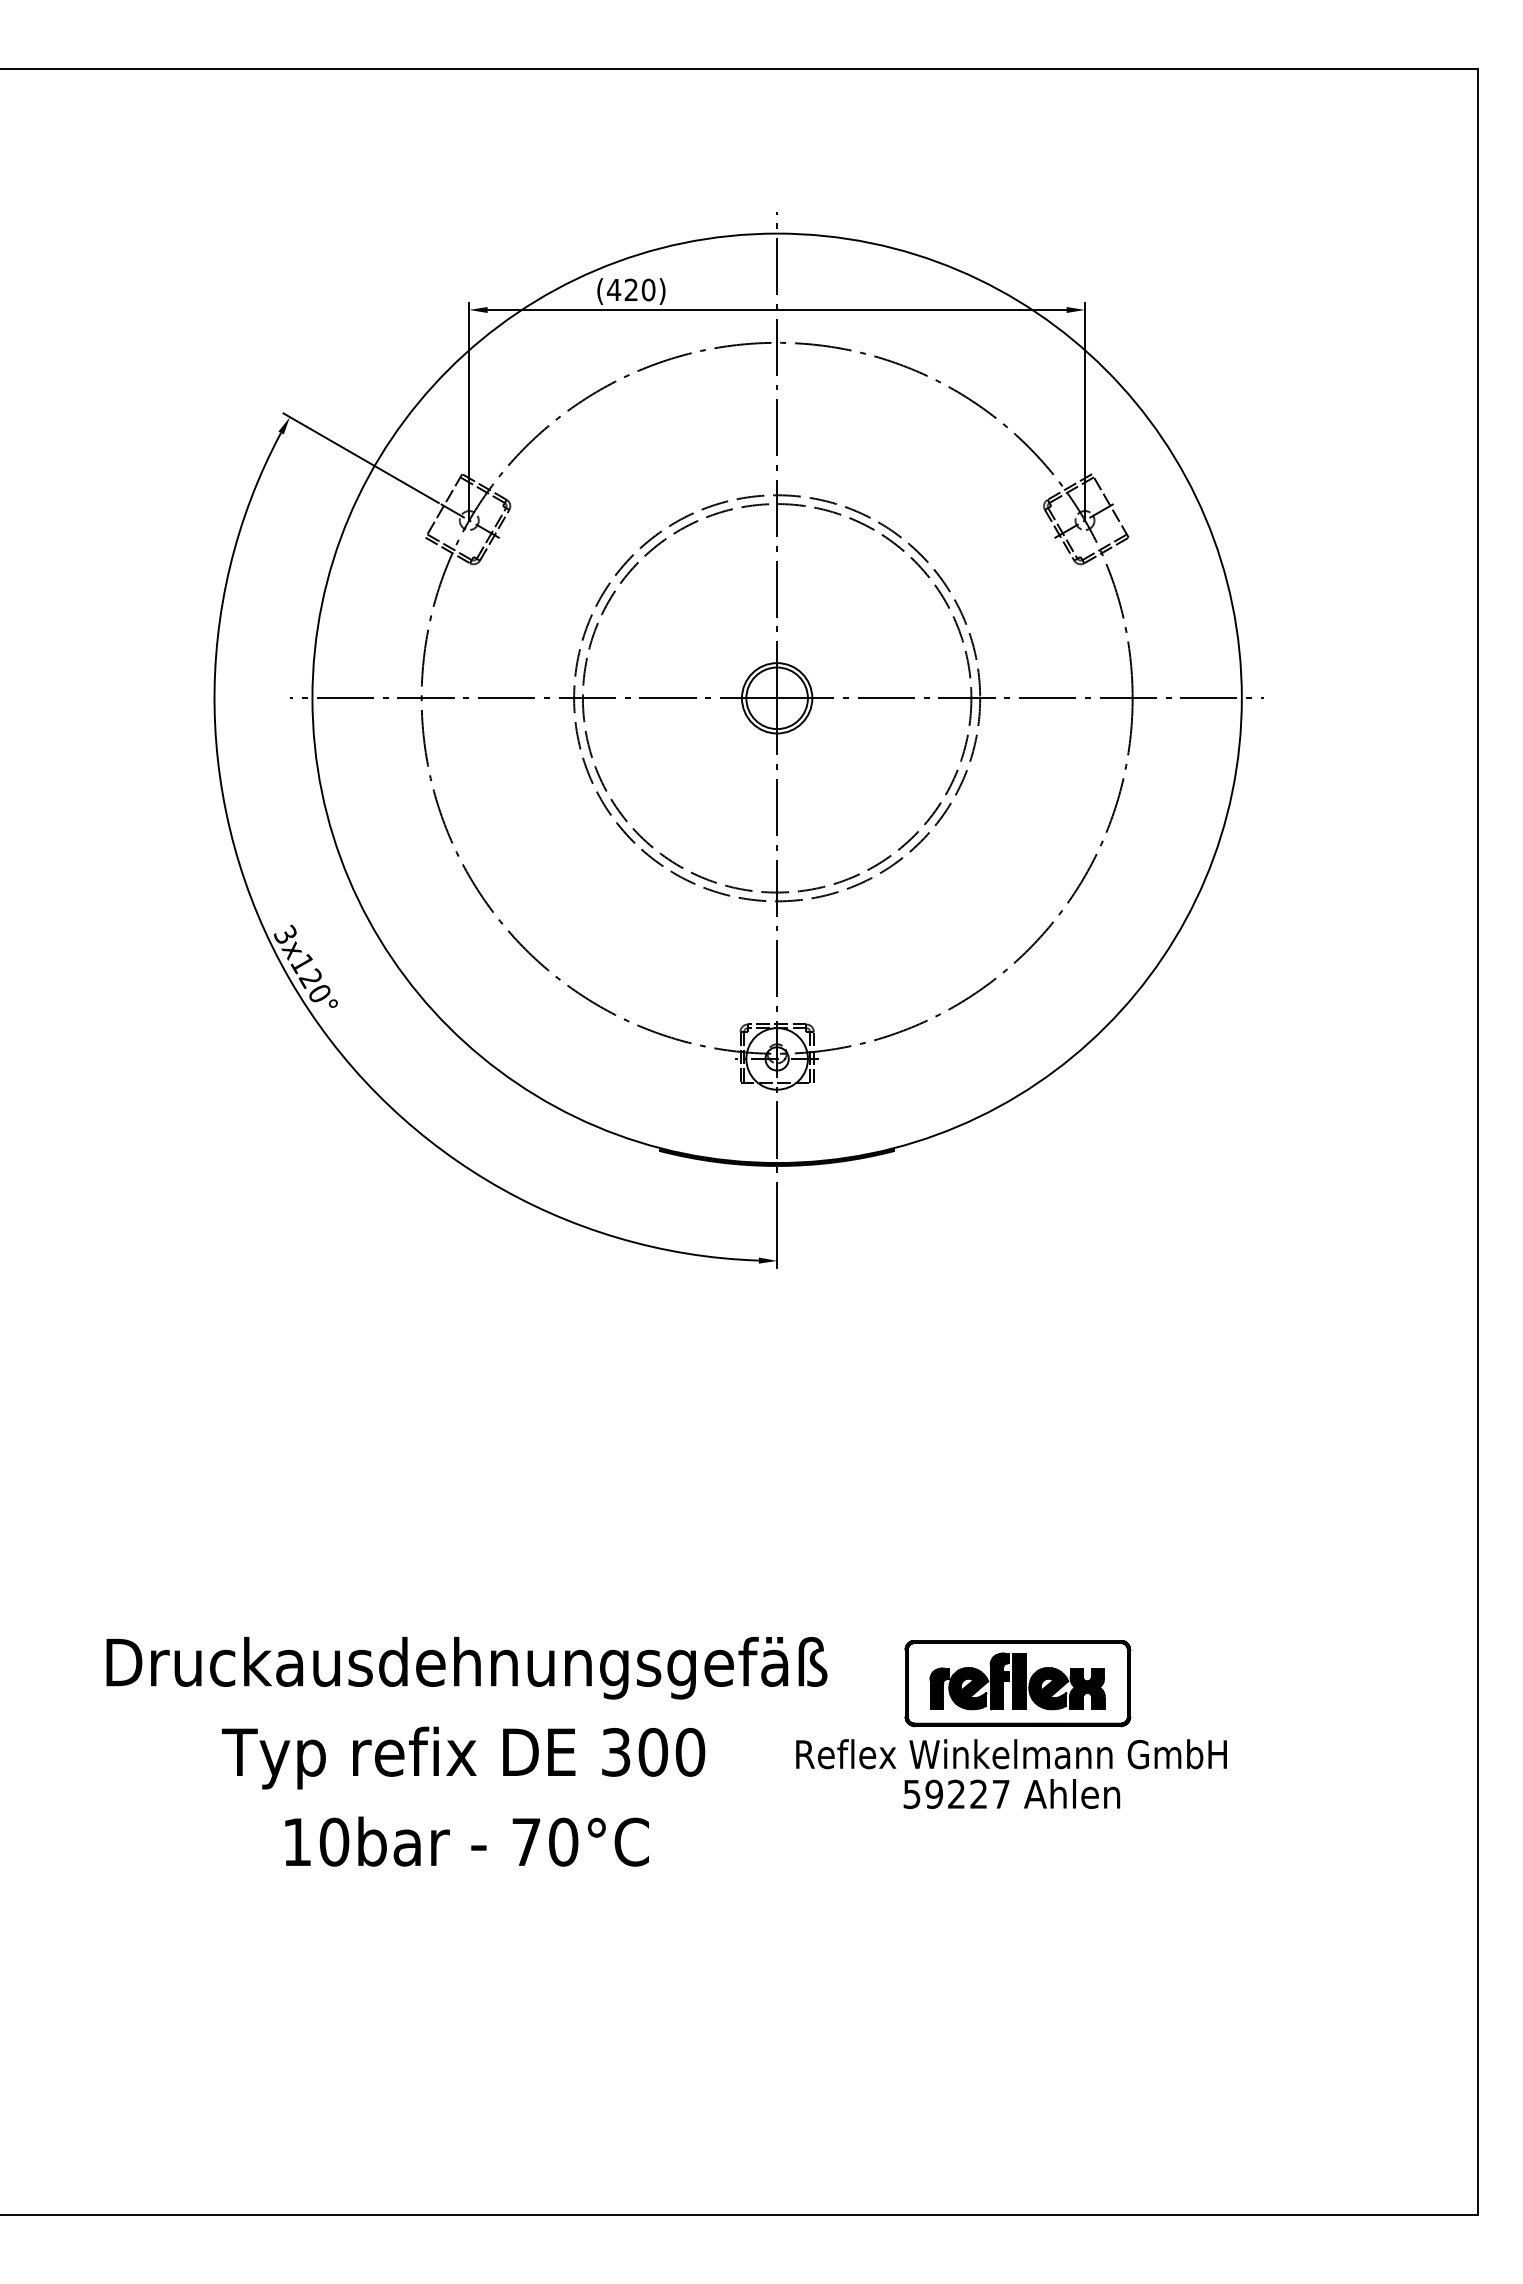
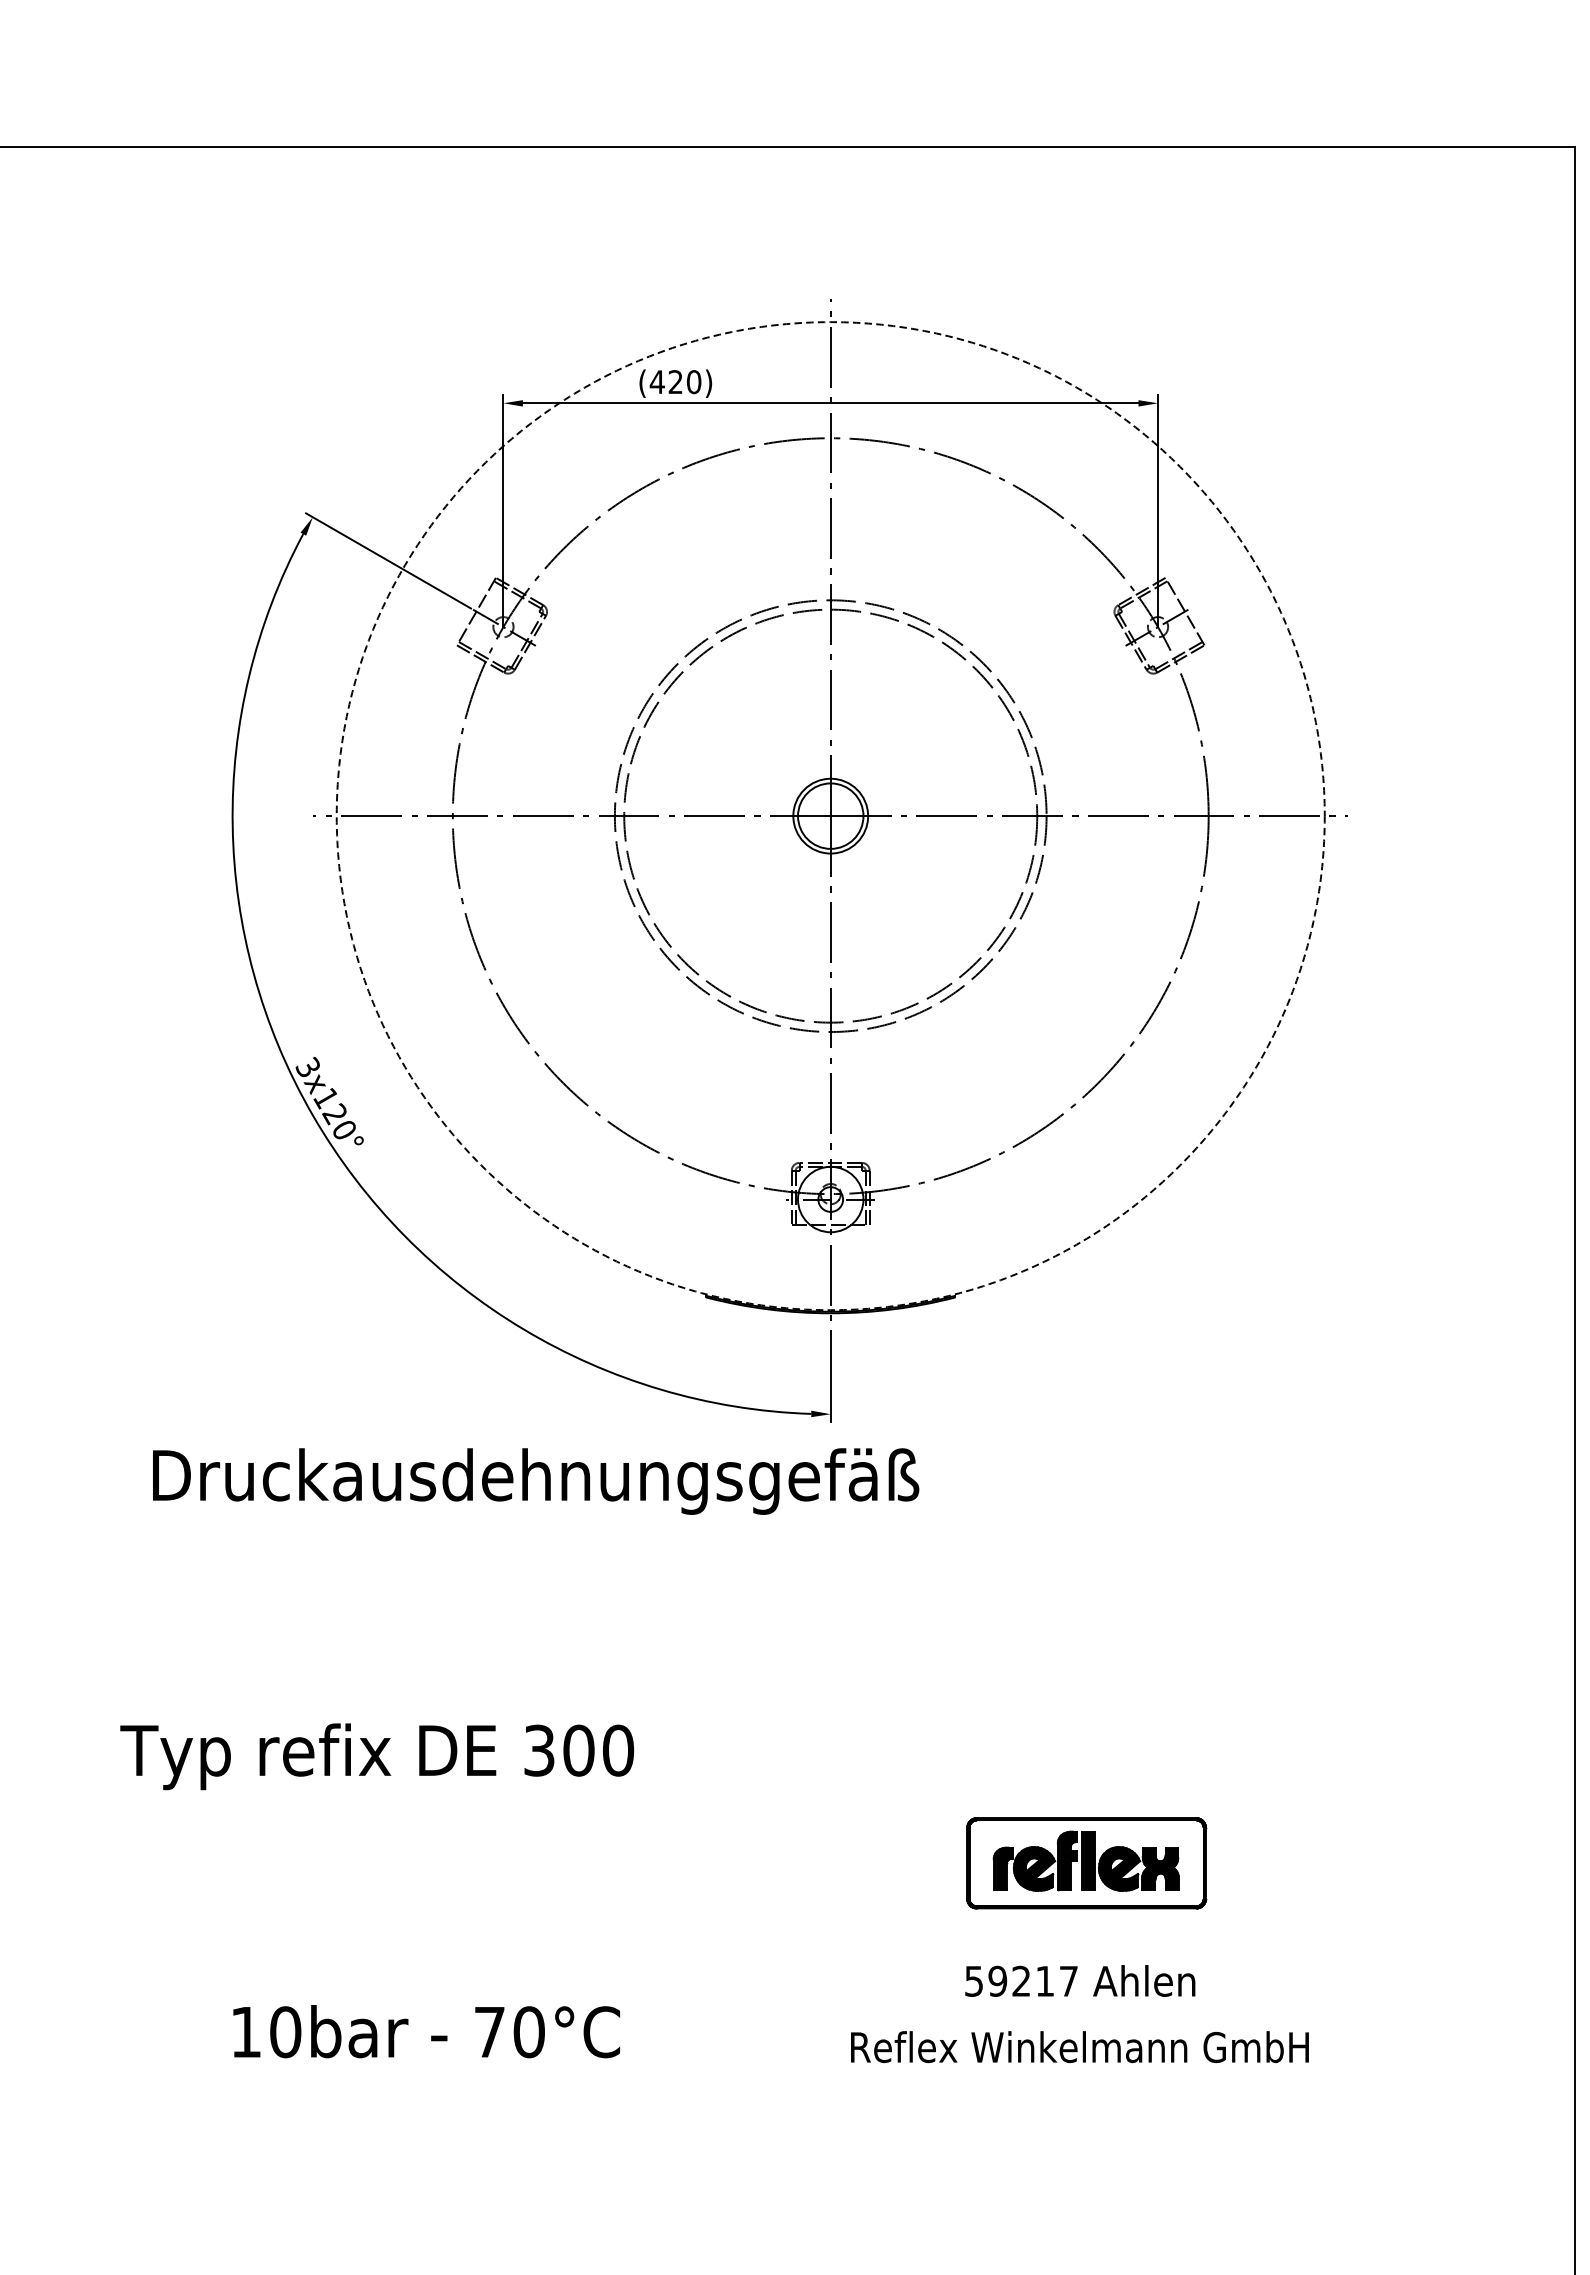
circle: (776, 698) -> (830, 816), solid -> dashed
text: (466, 1668) -> (535, 1481), moved
text: (1011, 1754) -> (1079, 2047), moved
text: (463, 1757) -> (377, 1756), moved
text: (978, 1793) -> (1044, 1980), 59227 -> 59217
text: (466, 1841) -> (426, 2031), moved

